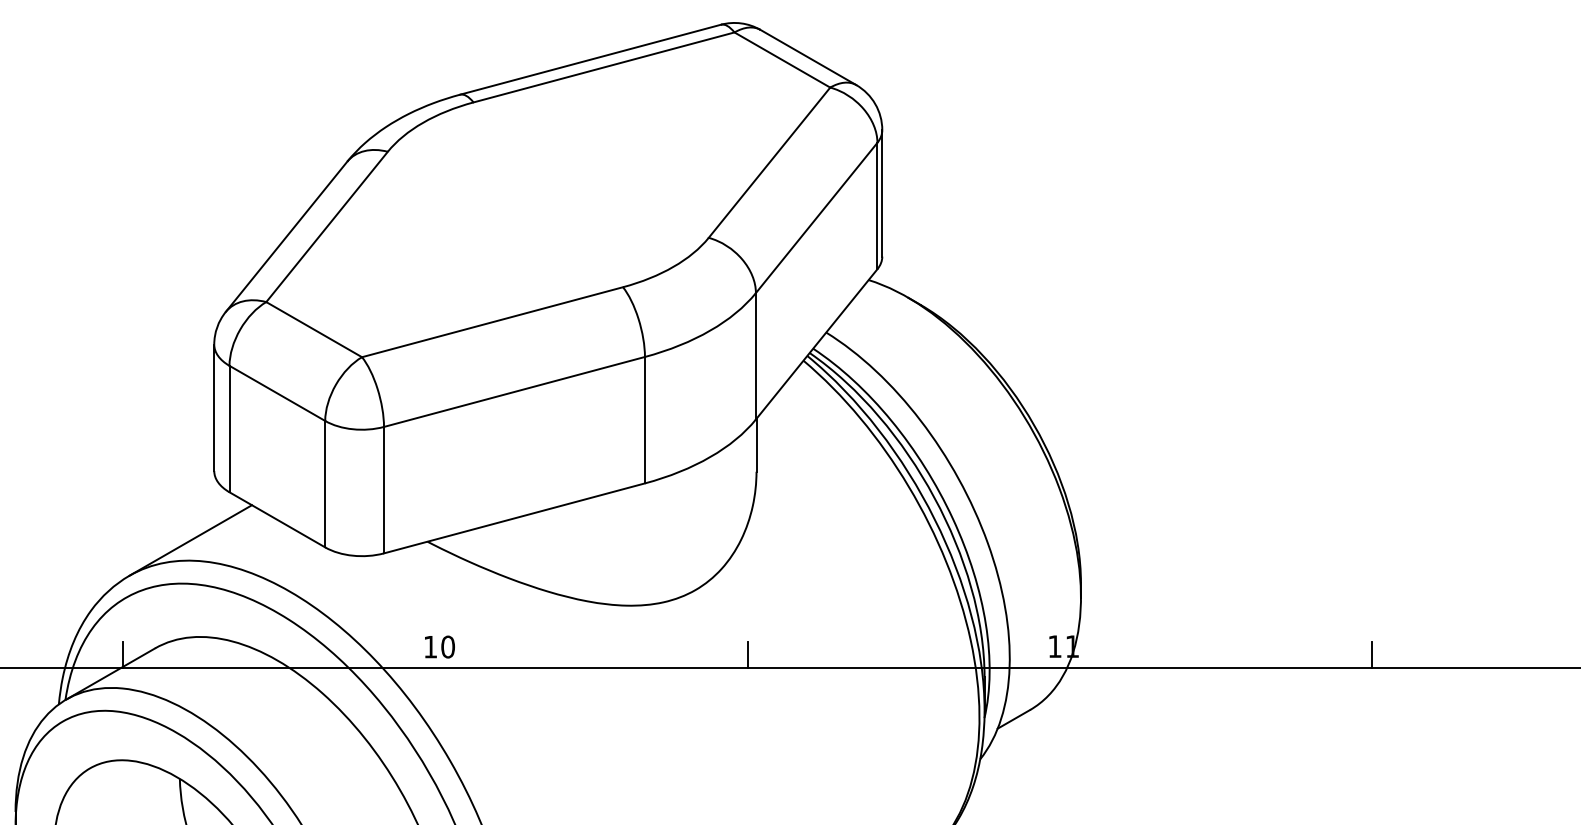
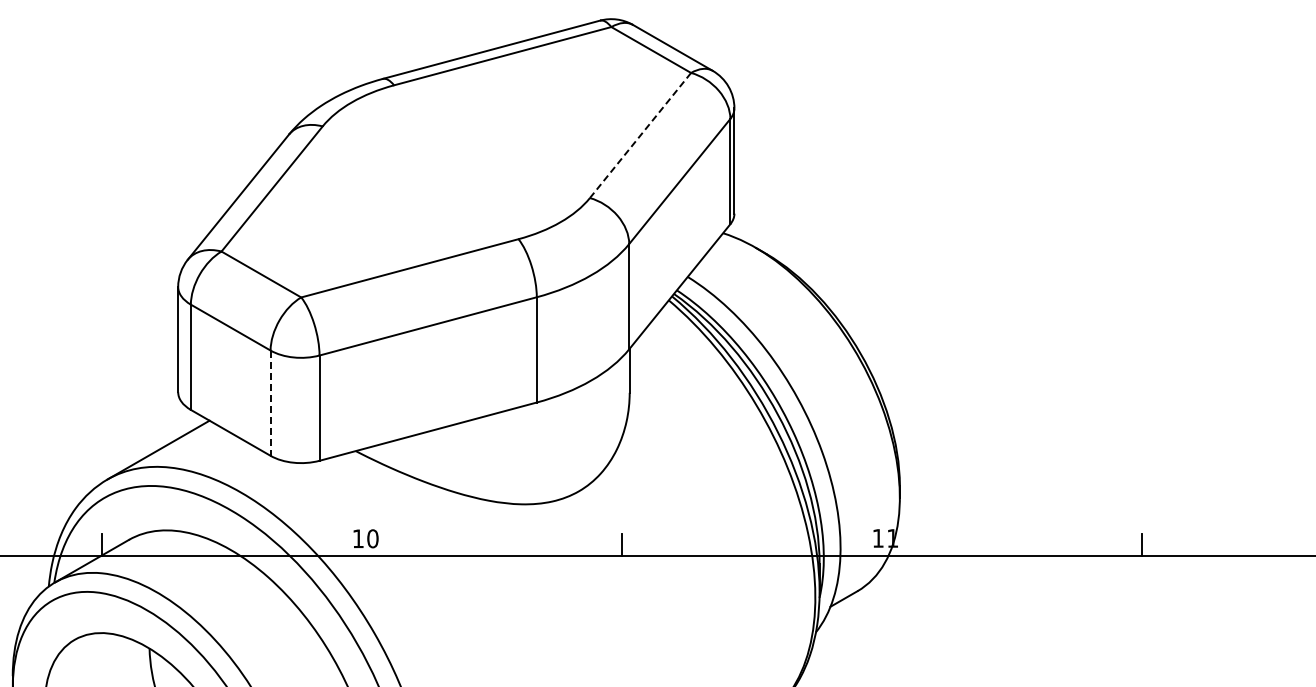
line: (769, 162) -> (640, 135), solid -> dashed
line: (325, 484) -> (270, 403), solid -> dashed

